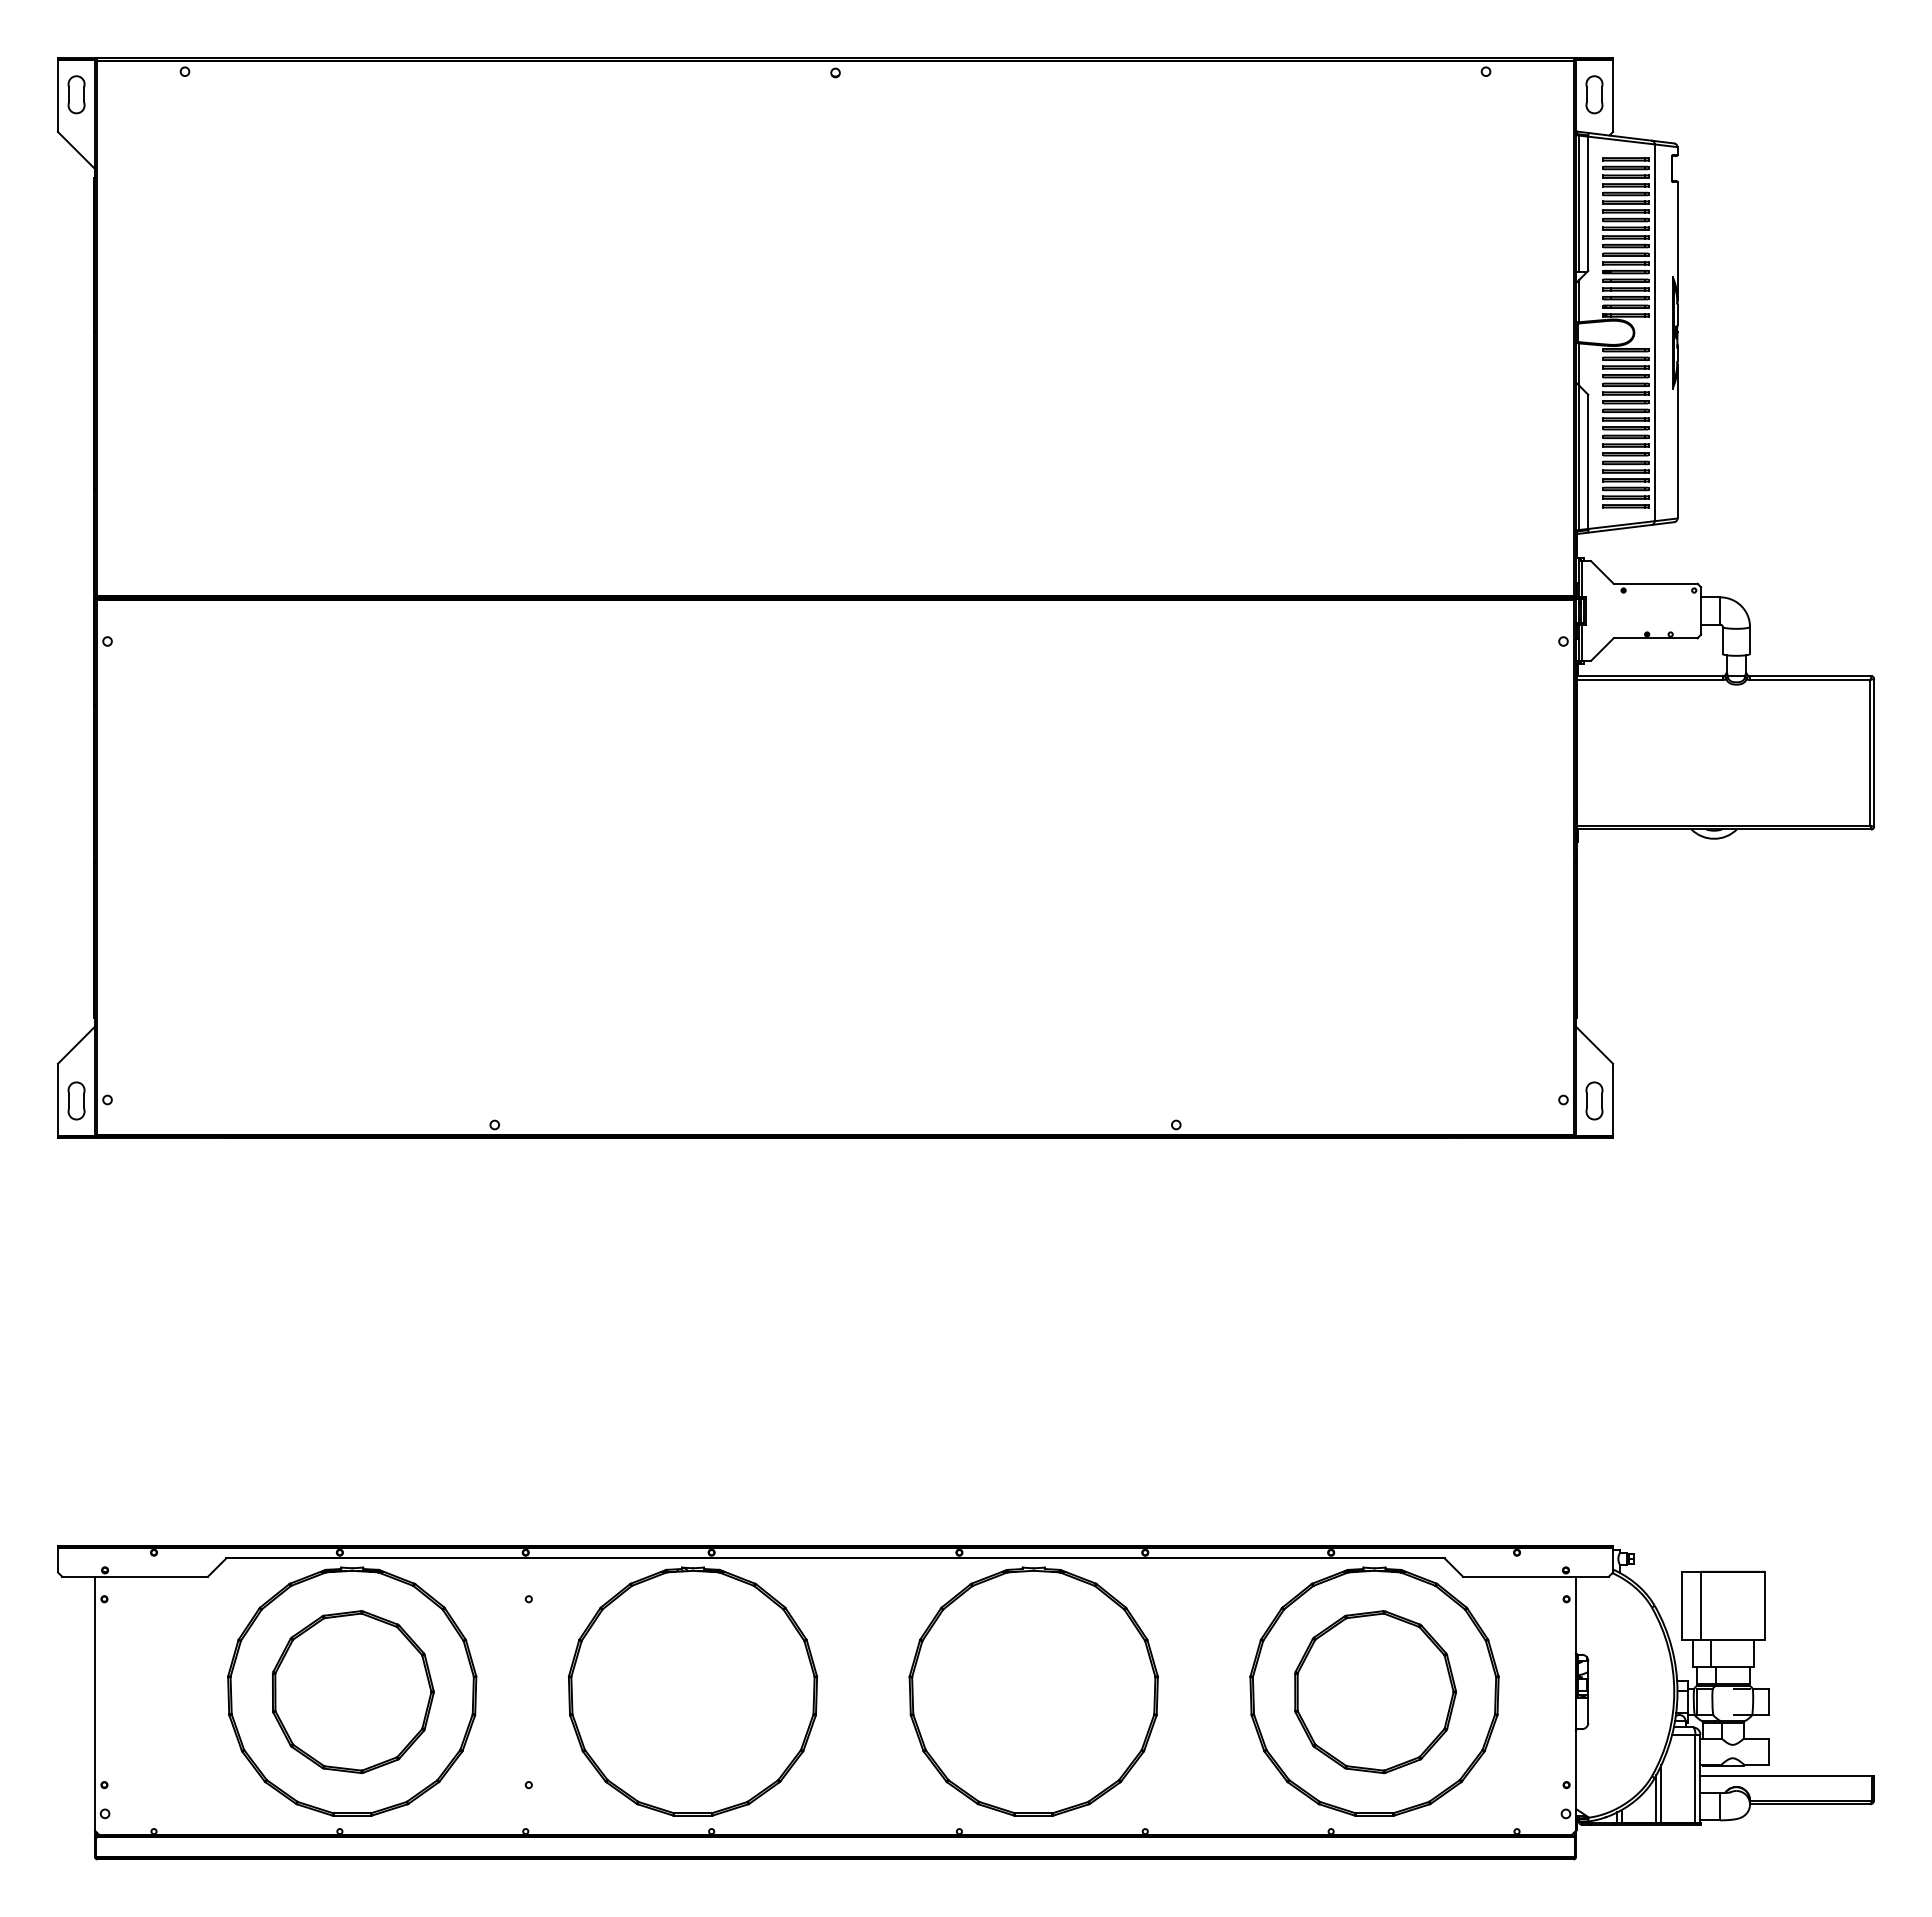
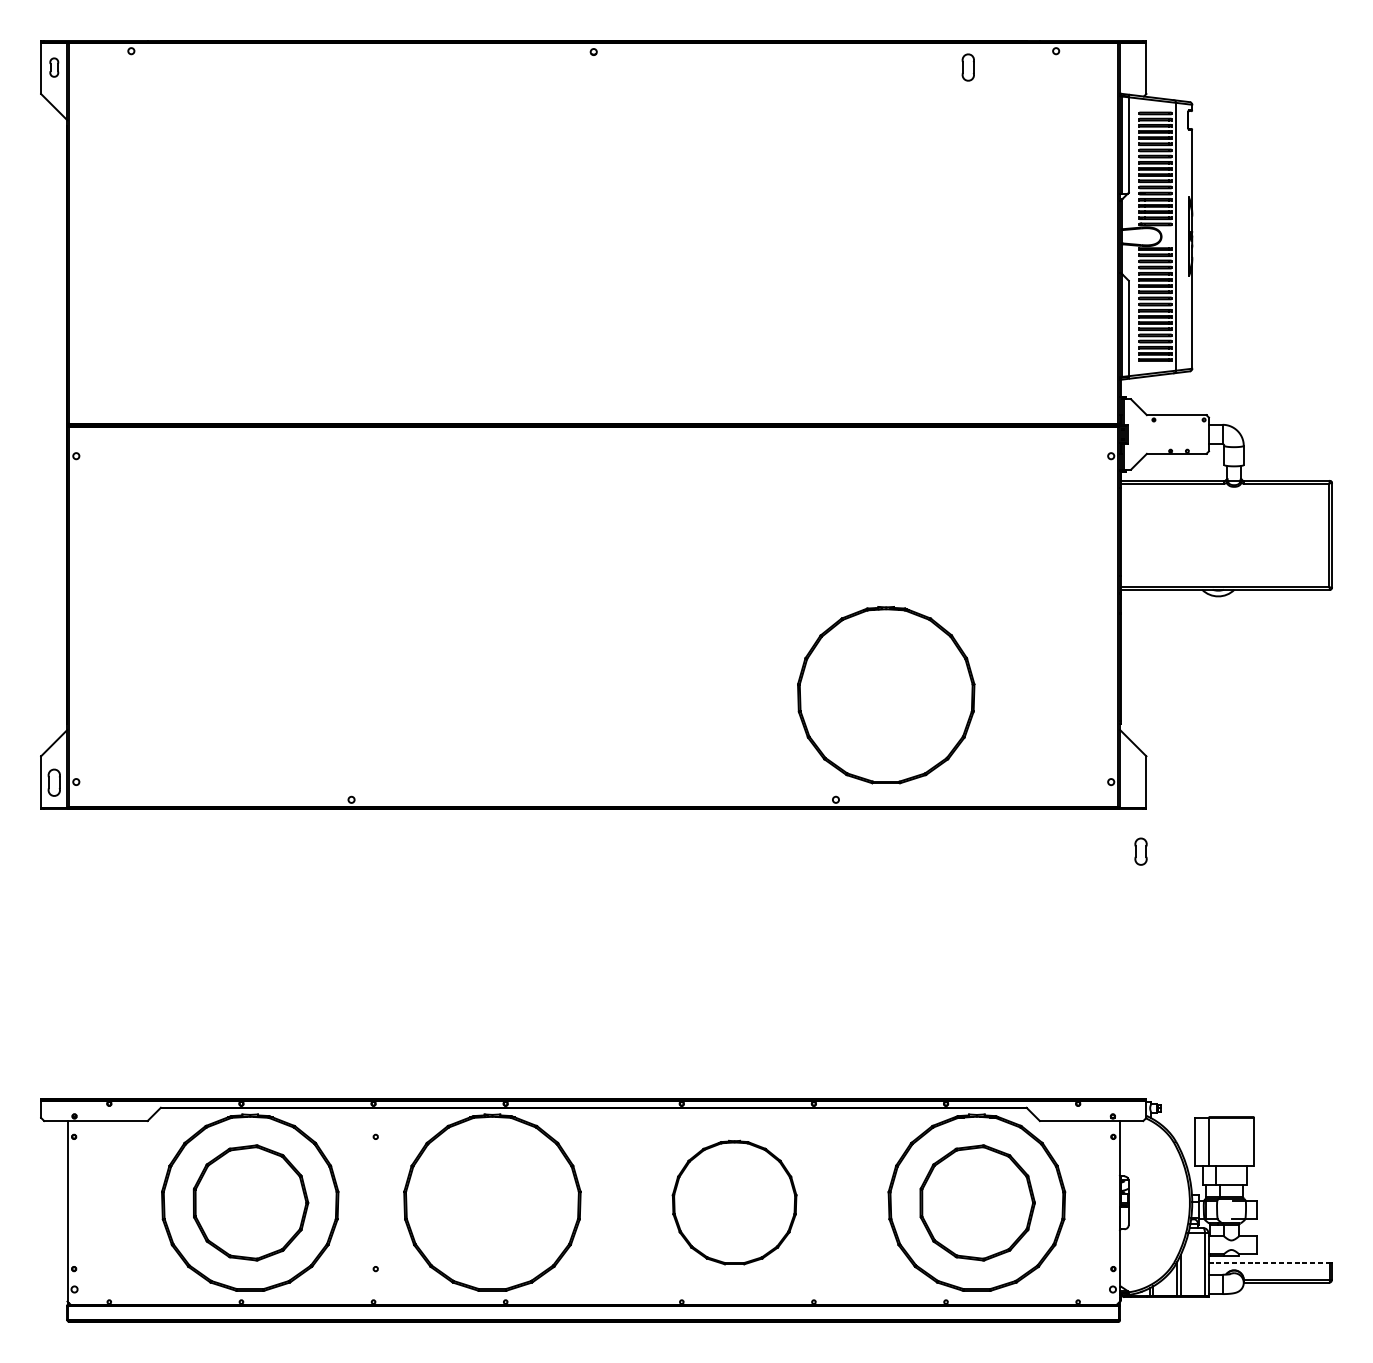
part: (76, 94) -> (54, 67), size x0.7
part: (1594, 94) -> (968, 67), moved
part: (1246, 977) -> (885, 695), added
part: (1594, 1100) -> (1141, 851), moved
part: (1033, 1691) -> (734, 1202), size x0.7
line: (1785, 1776) -> (1269, 1262), solid -> dashed

